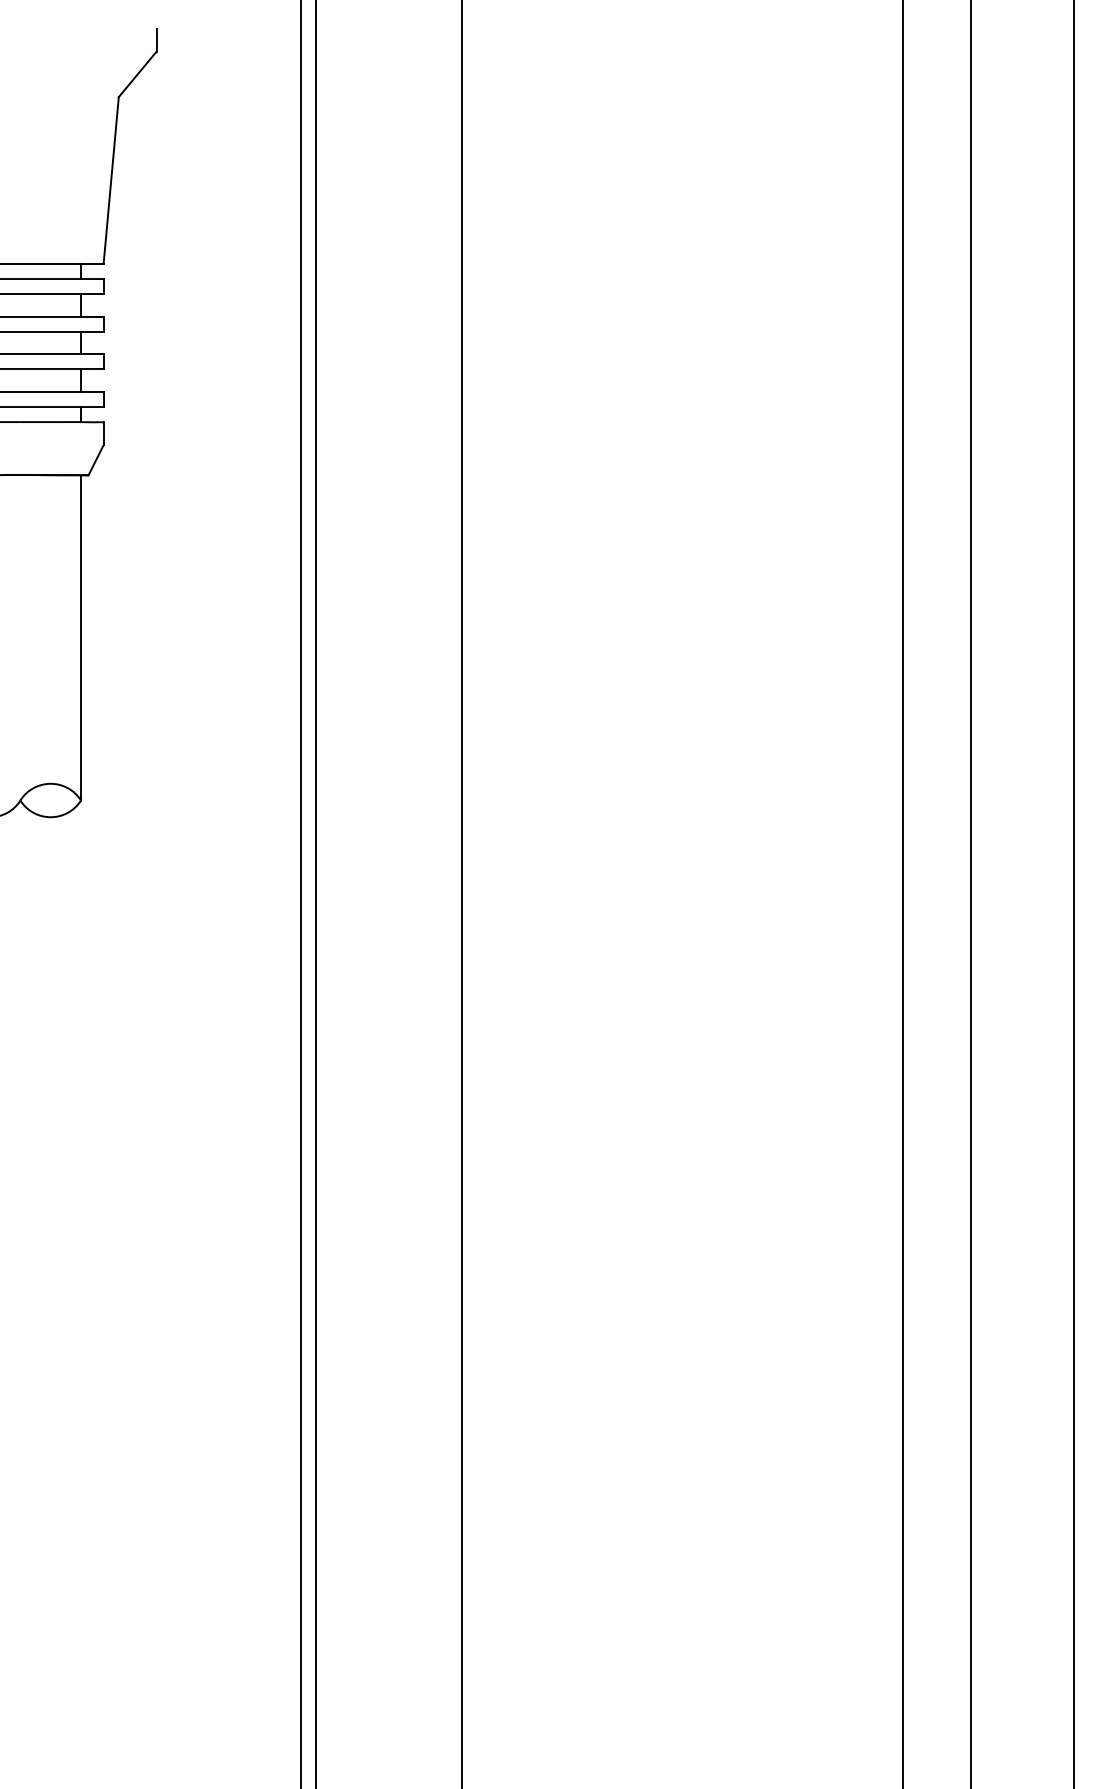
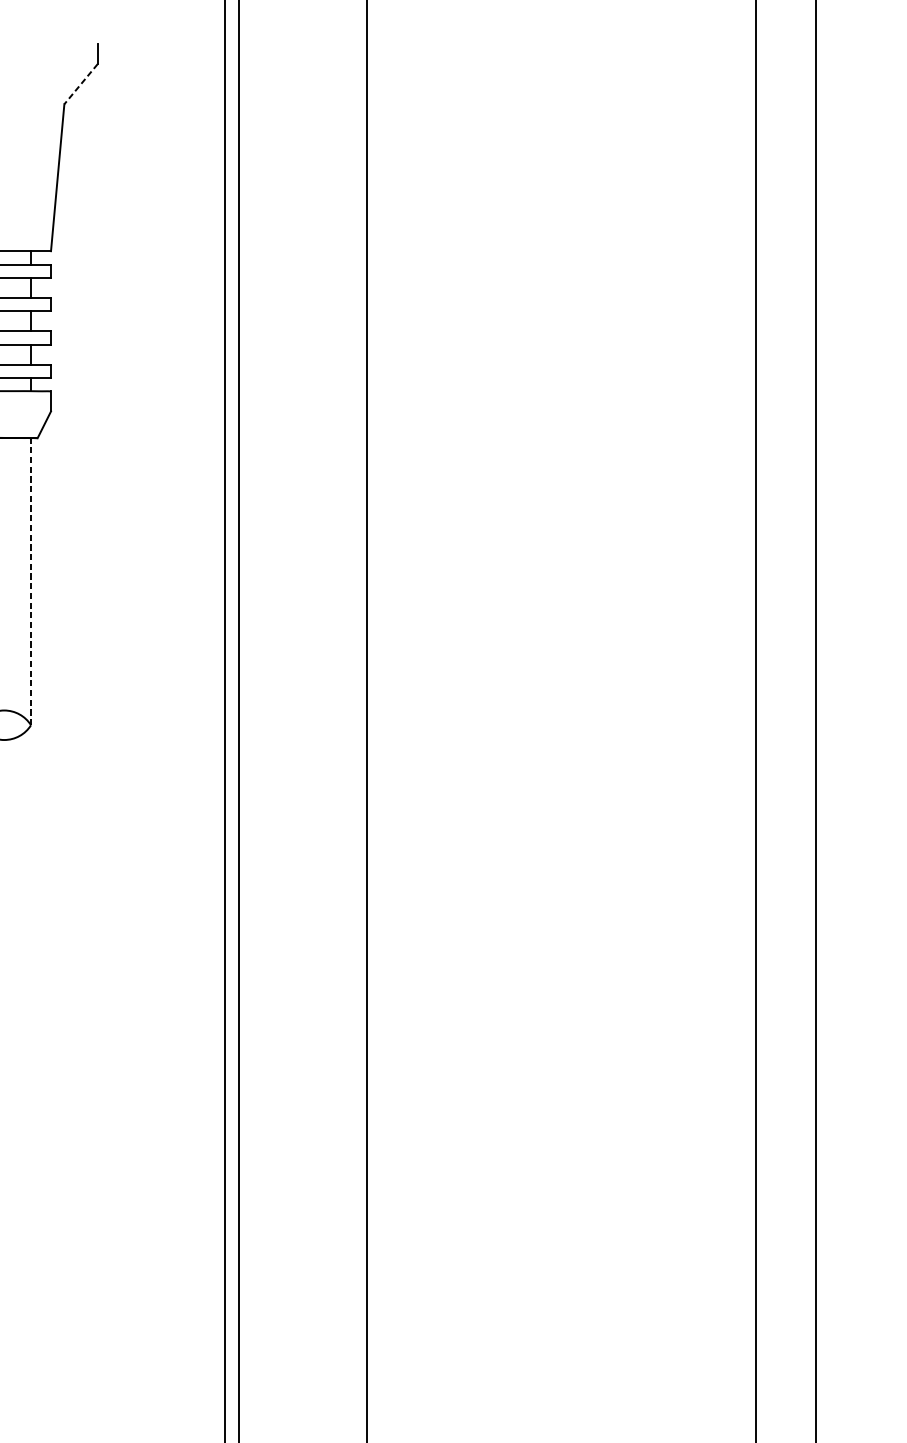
line: (137, 74) -> (80, 84), solid -> dashed
line: (80, 638) -> (30, 582), solid -> dashed

